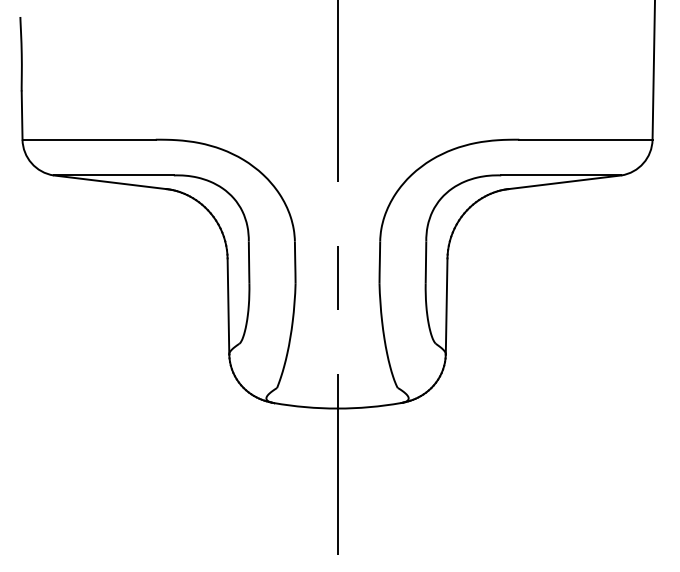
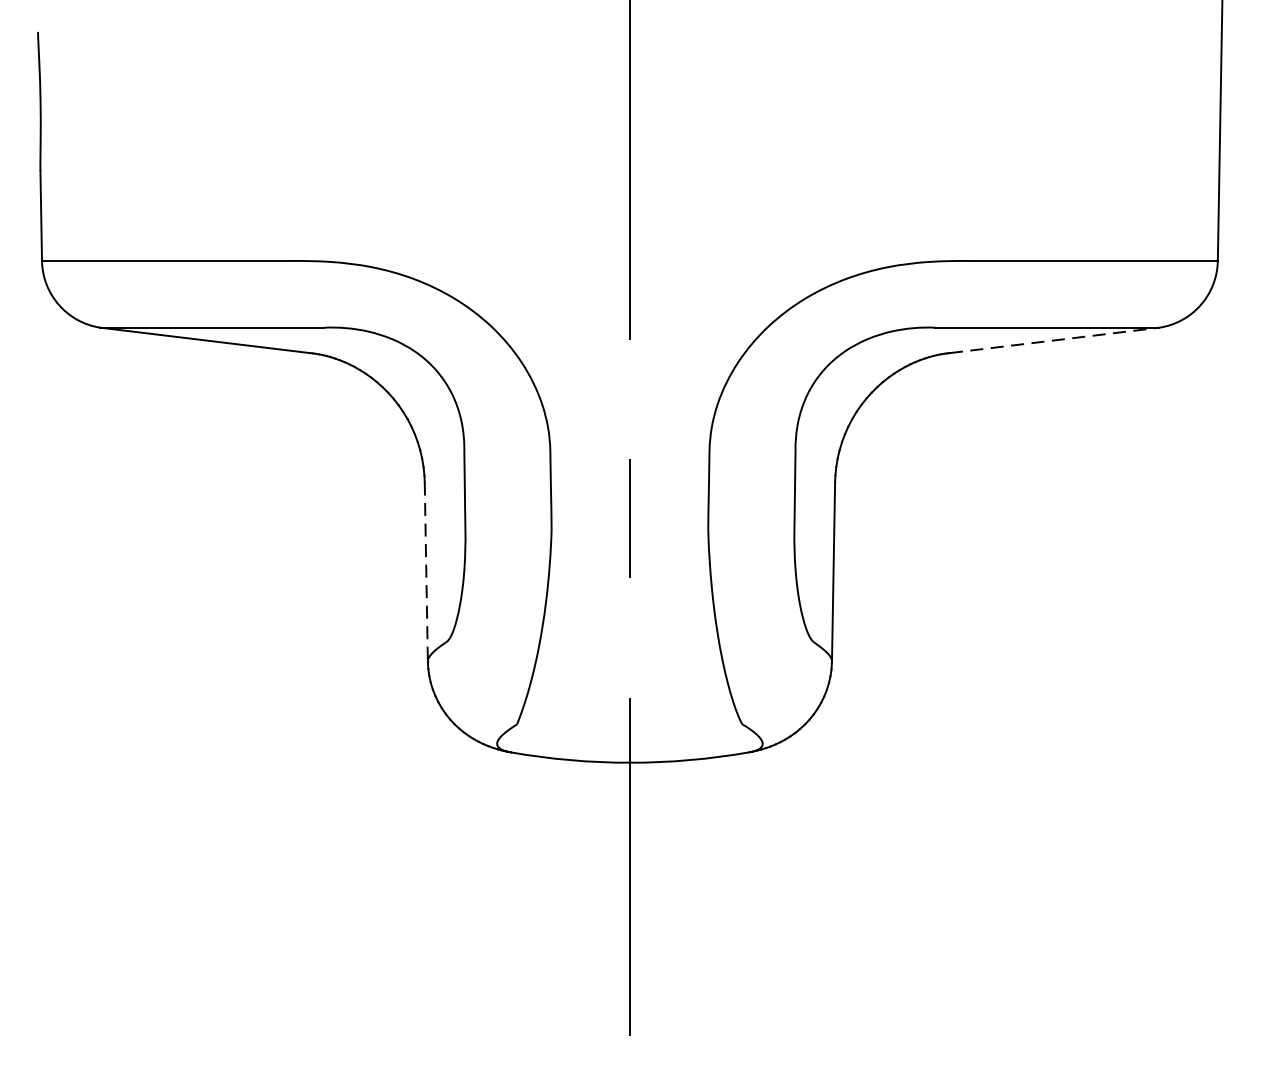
line: (565, 182) -> (1055, 340), solid -> dashed
line: (228, 307) -> (426, 574), solid -> dashed

